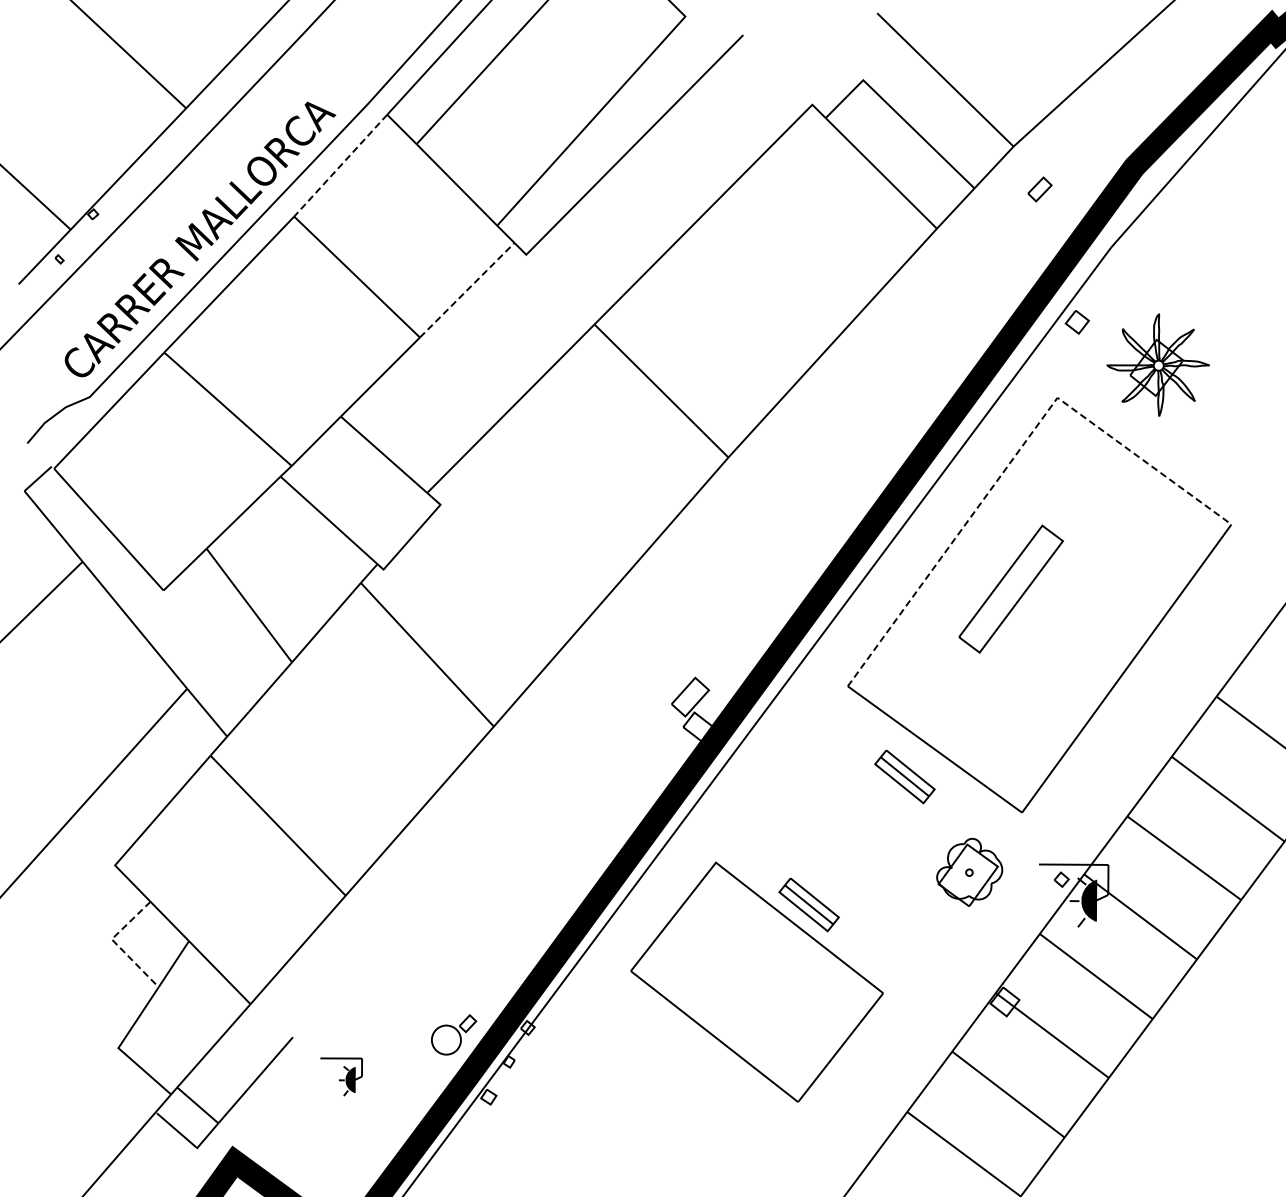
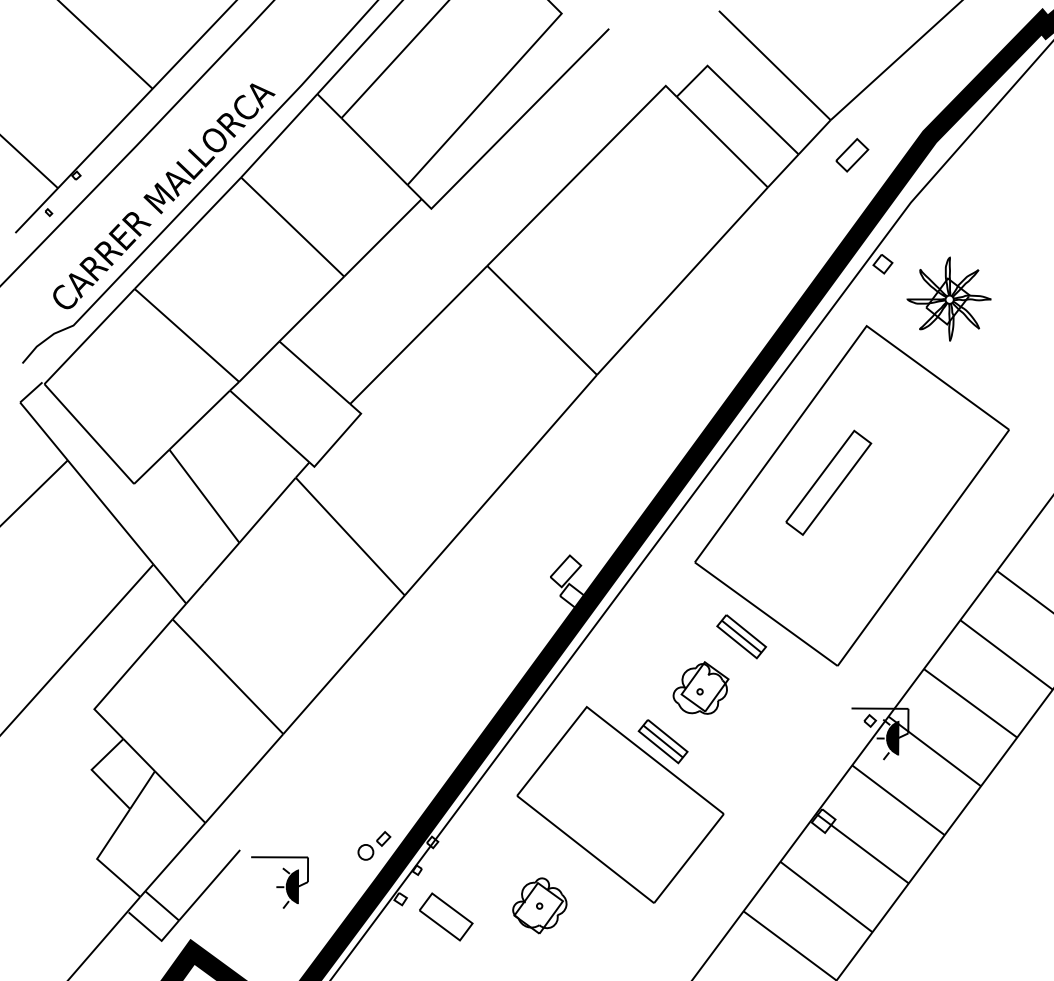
line: (341, 165) -> (279, 135), dashed -> solid
part: (1039, 189) -> (851, 155), size x1.67
line: (467, 290) -> (383, 238), dashed -> solid
line: (1016, 454) -> (833, 372), dashed -> solid
part: (855, 839) -> (701, 687), added
part: (969, 871) -> (539, 905), moved
line: (115, 943) -> (94, 773), dashed -> solid
circle: (446, 1040) -> (365, 852), size x0.62
part: (341, 1076) -> (279, 882), size x1.67
part: (544, 1118) -> (446, 916), added

